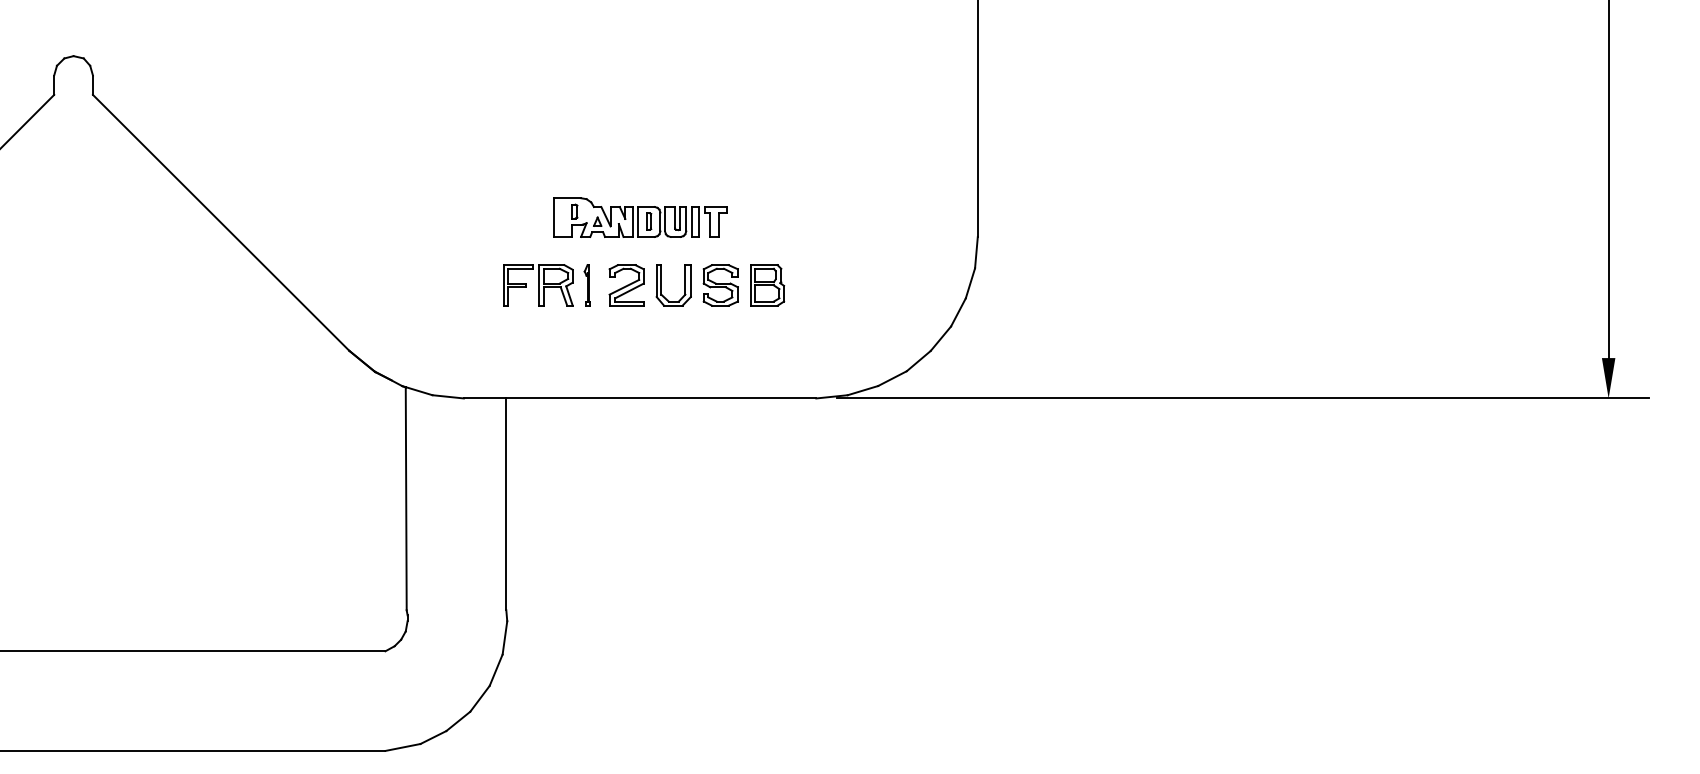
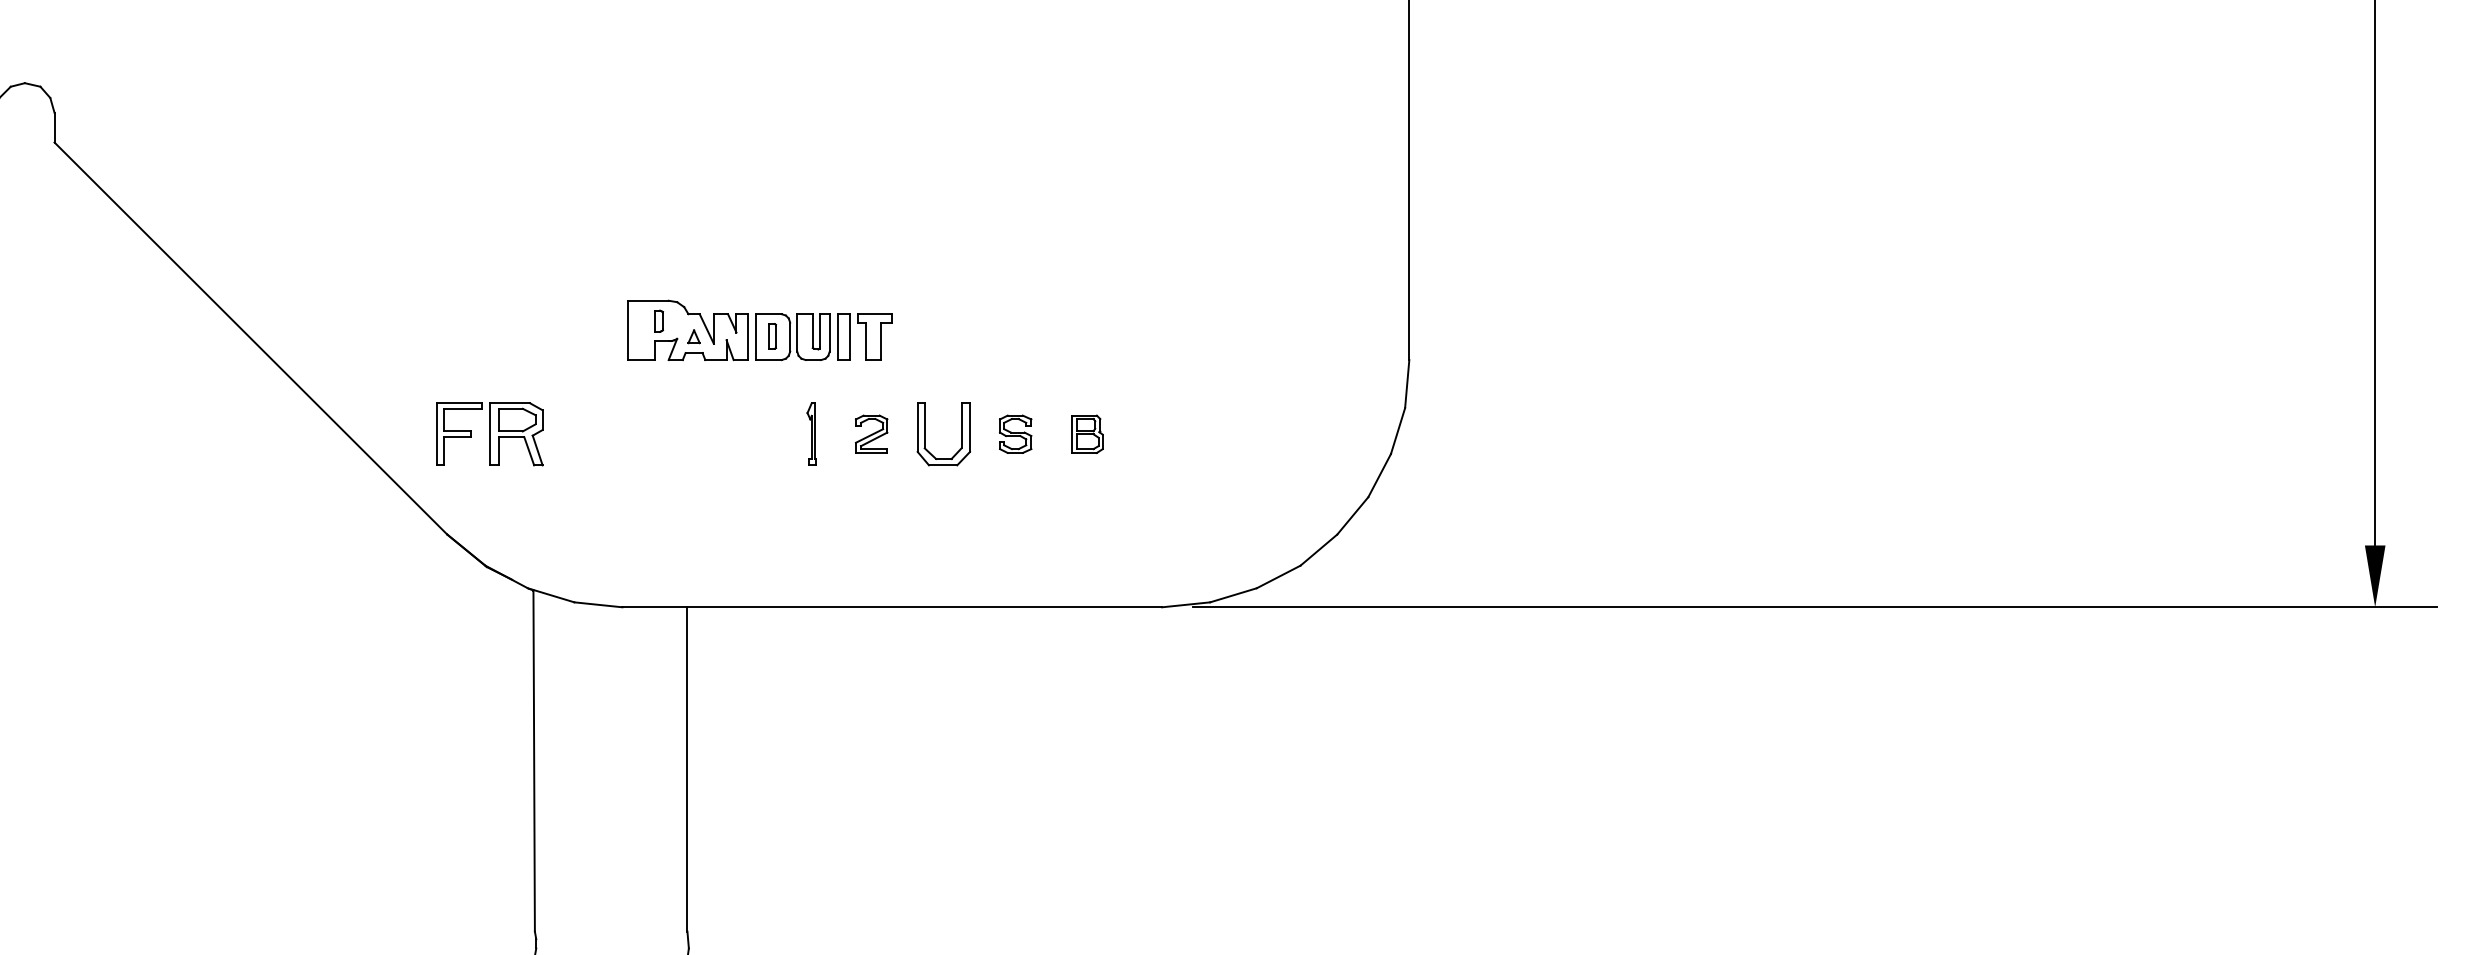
part: (640, 217) -> (759, 330), moved
part: (538, 285) -> (490, 434), moved
part: (626, 285) -> (871, 434), size x0.6
part: (720, 285) -> (1015, 434), size x0.6
part: (767, 285) -> (1087, 434), size x0.6

